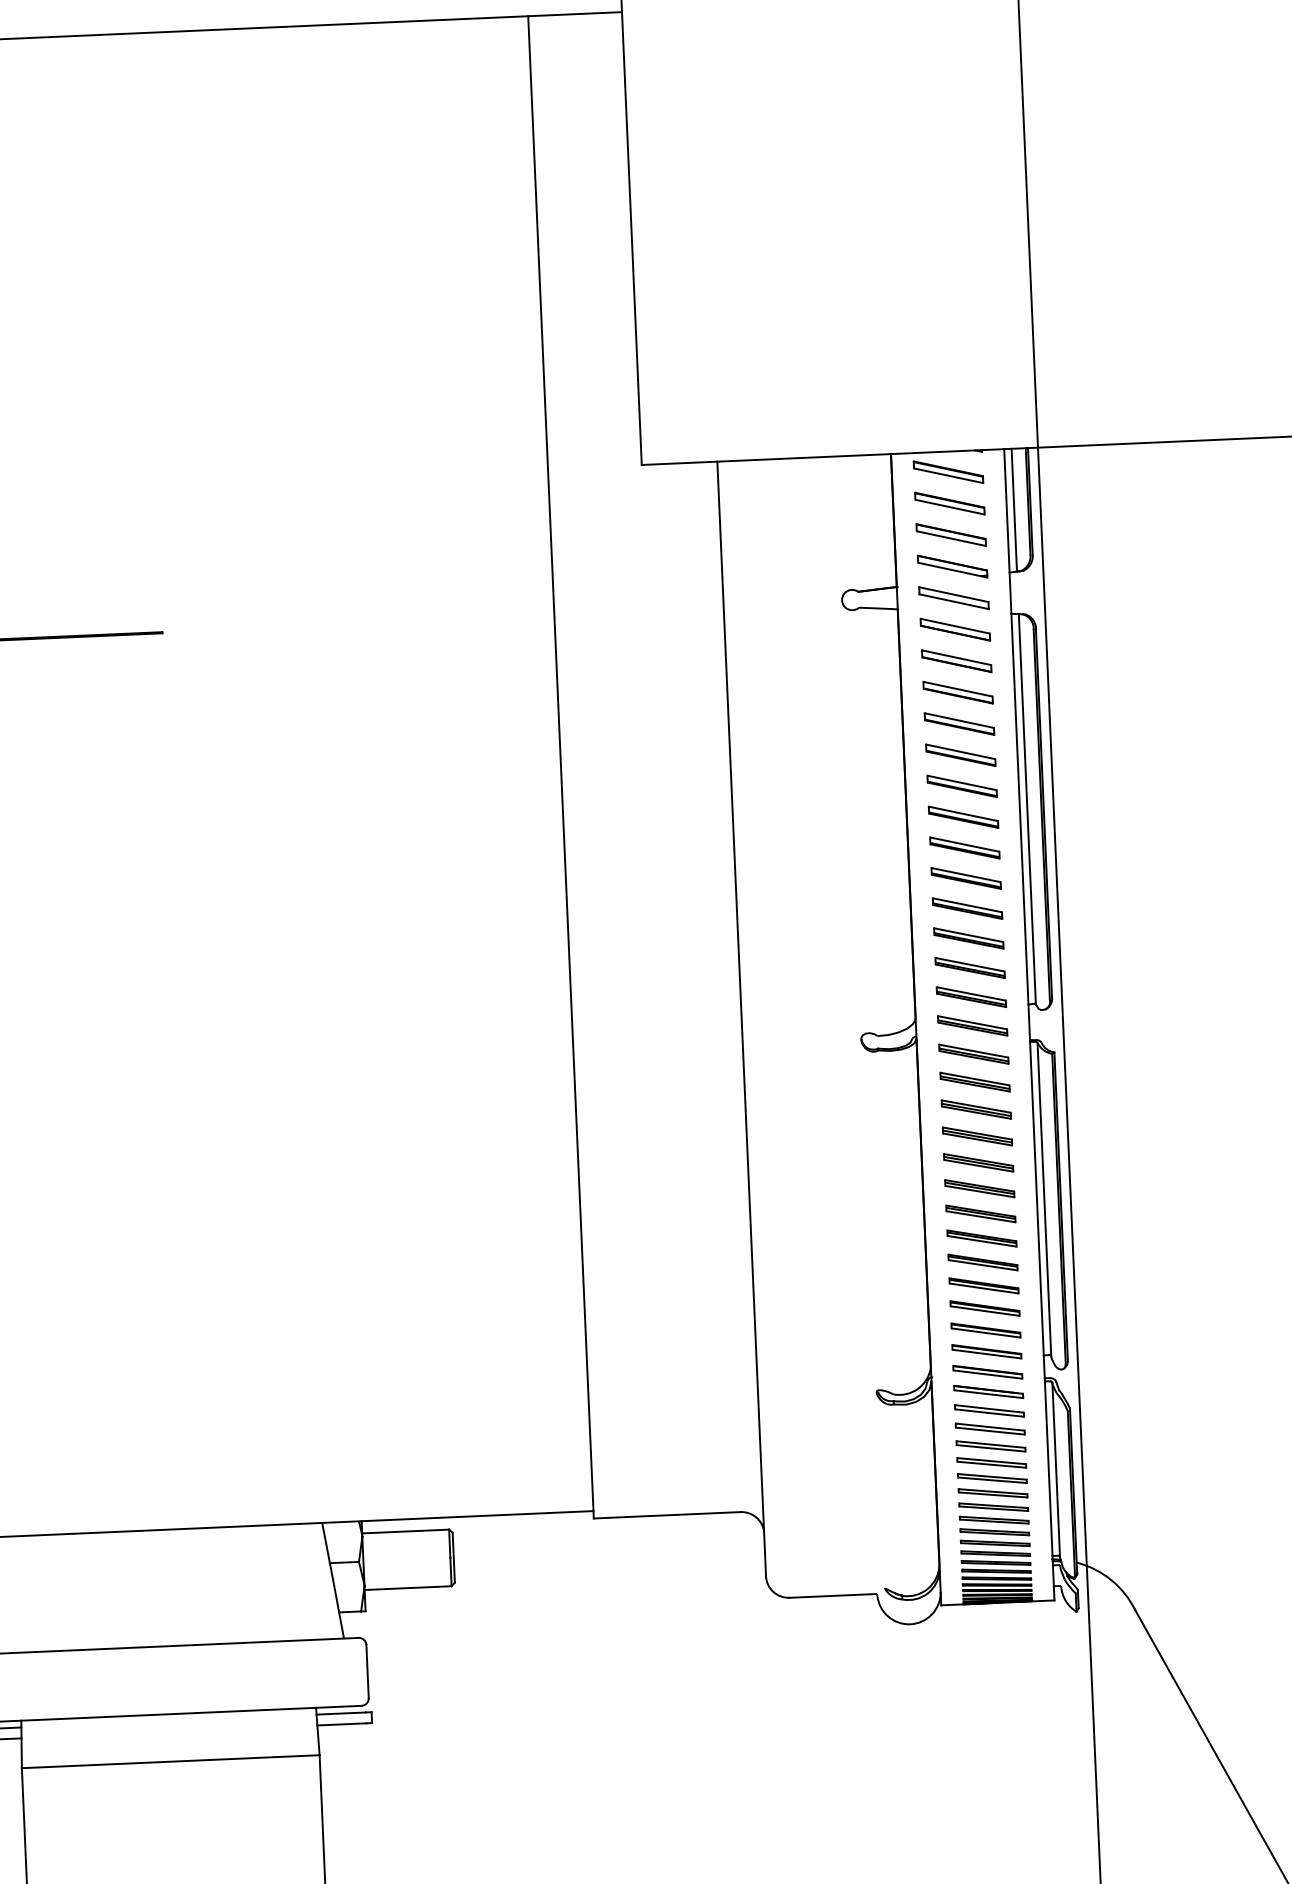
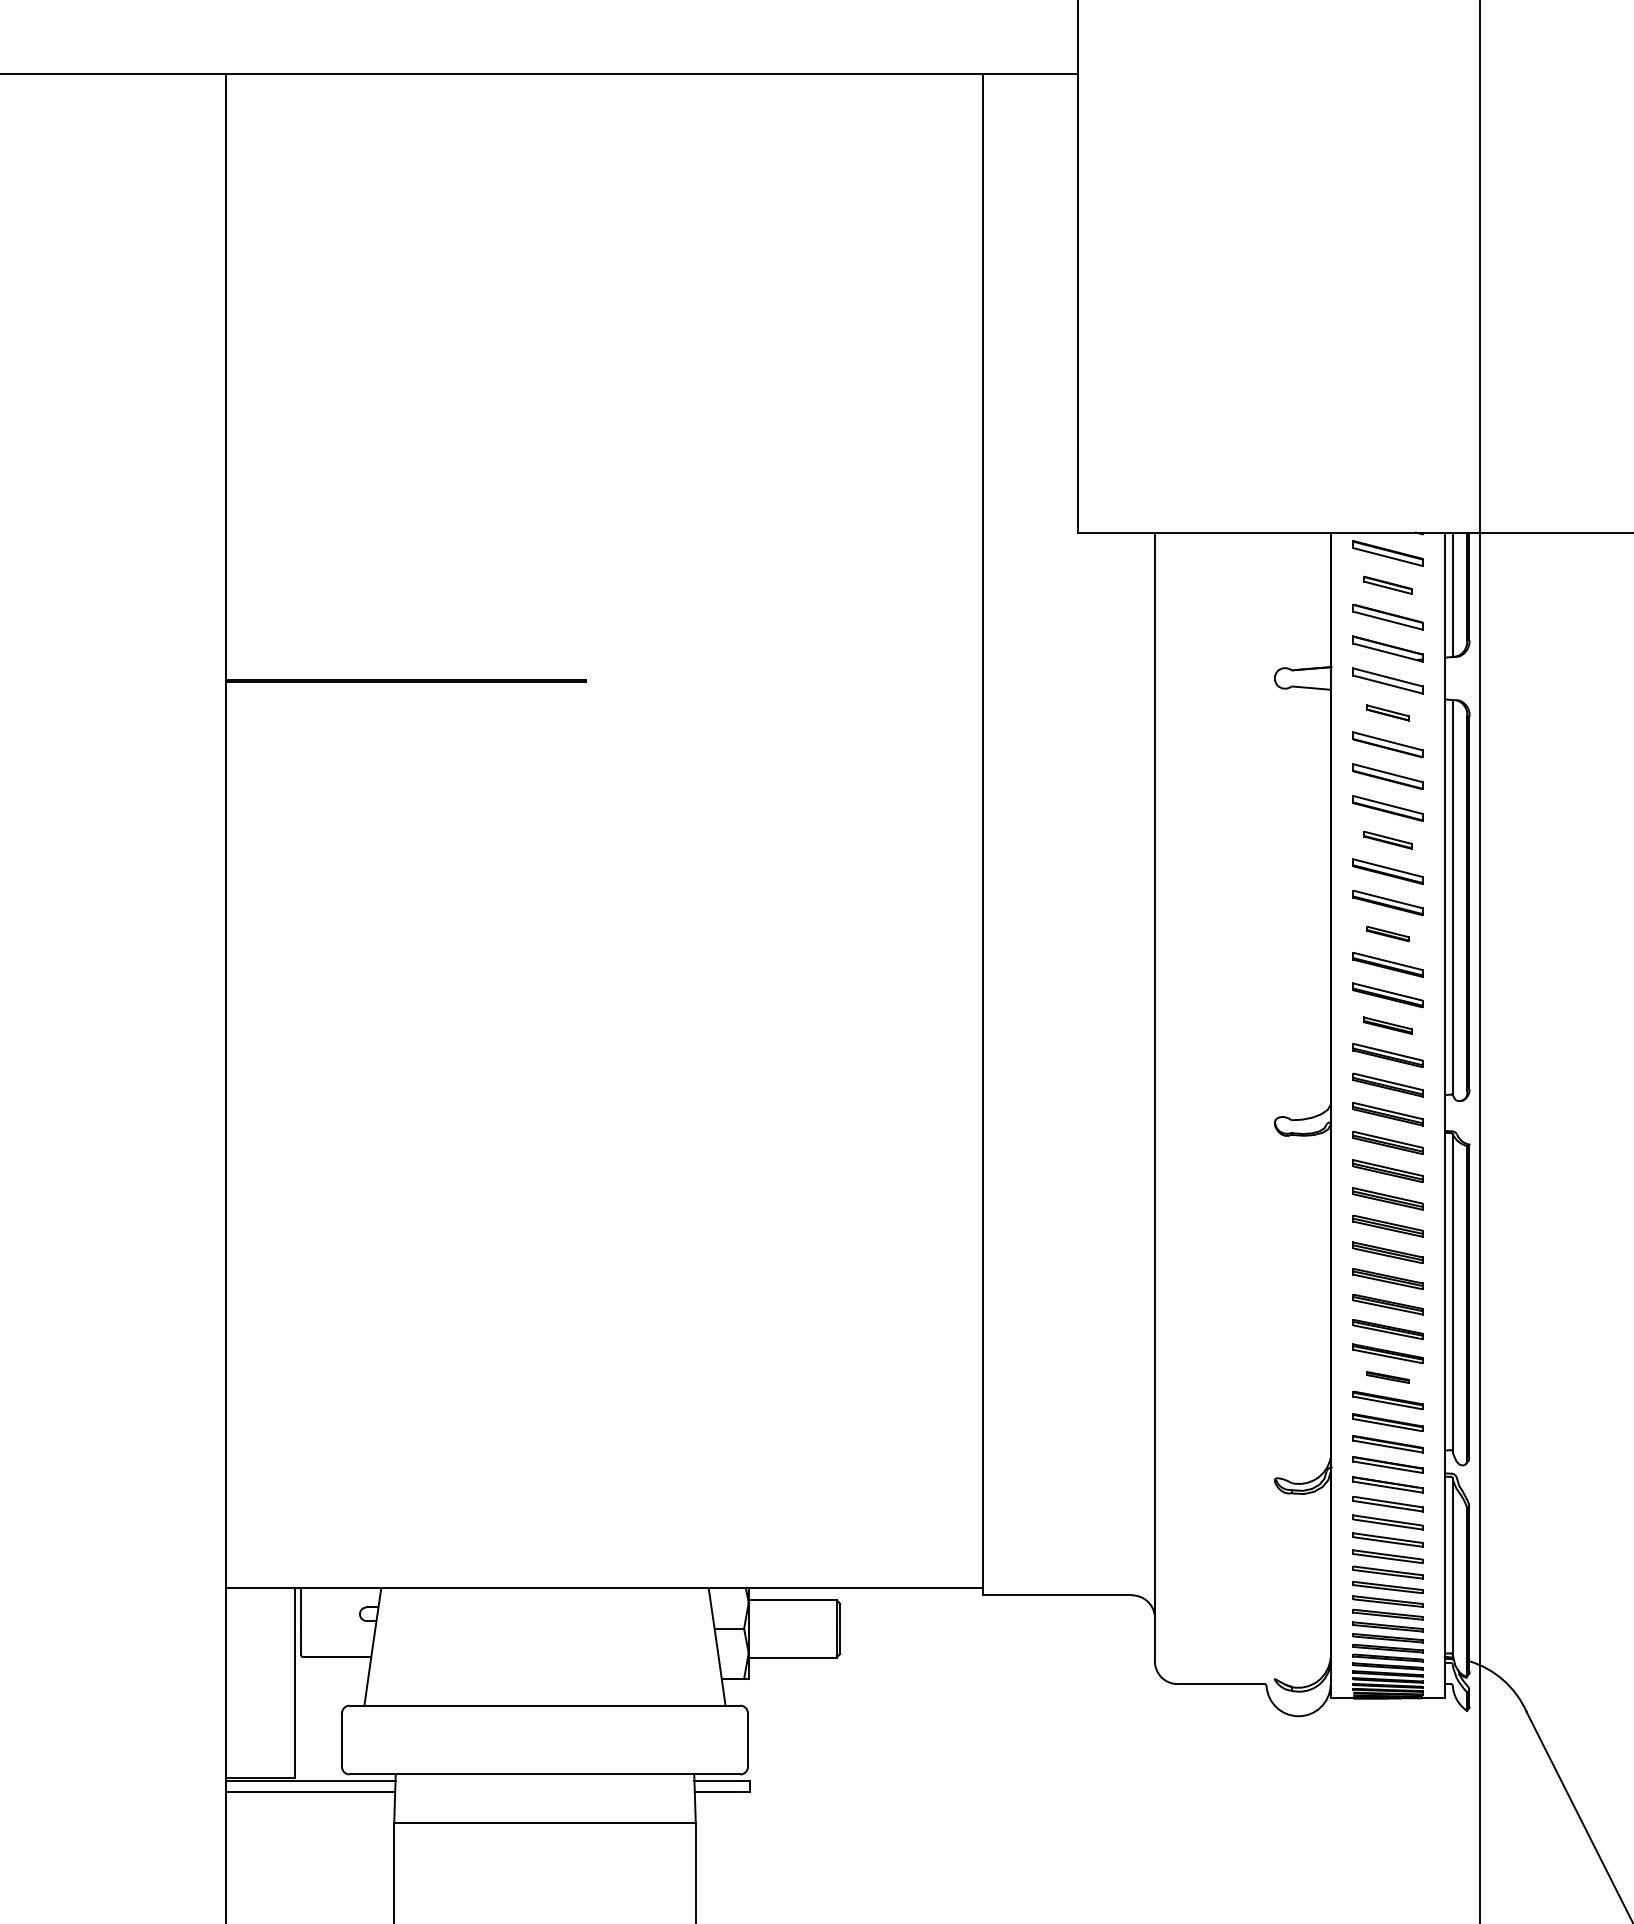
part: (949, 503) -> (1387, 585), size x0.7
part: (954, 629) -> (1387, 712), size x0.6
part: (960, 755) -> (1387, 840), size x0.7
part: (964, 847) -> (1387, 933), size x0.6
part: (968, 938) -> (1387, 1025), size x0.7
part: (983, 1285) -> (1387, 1377), size x0.6

